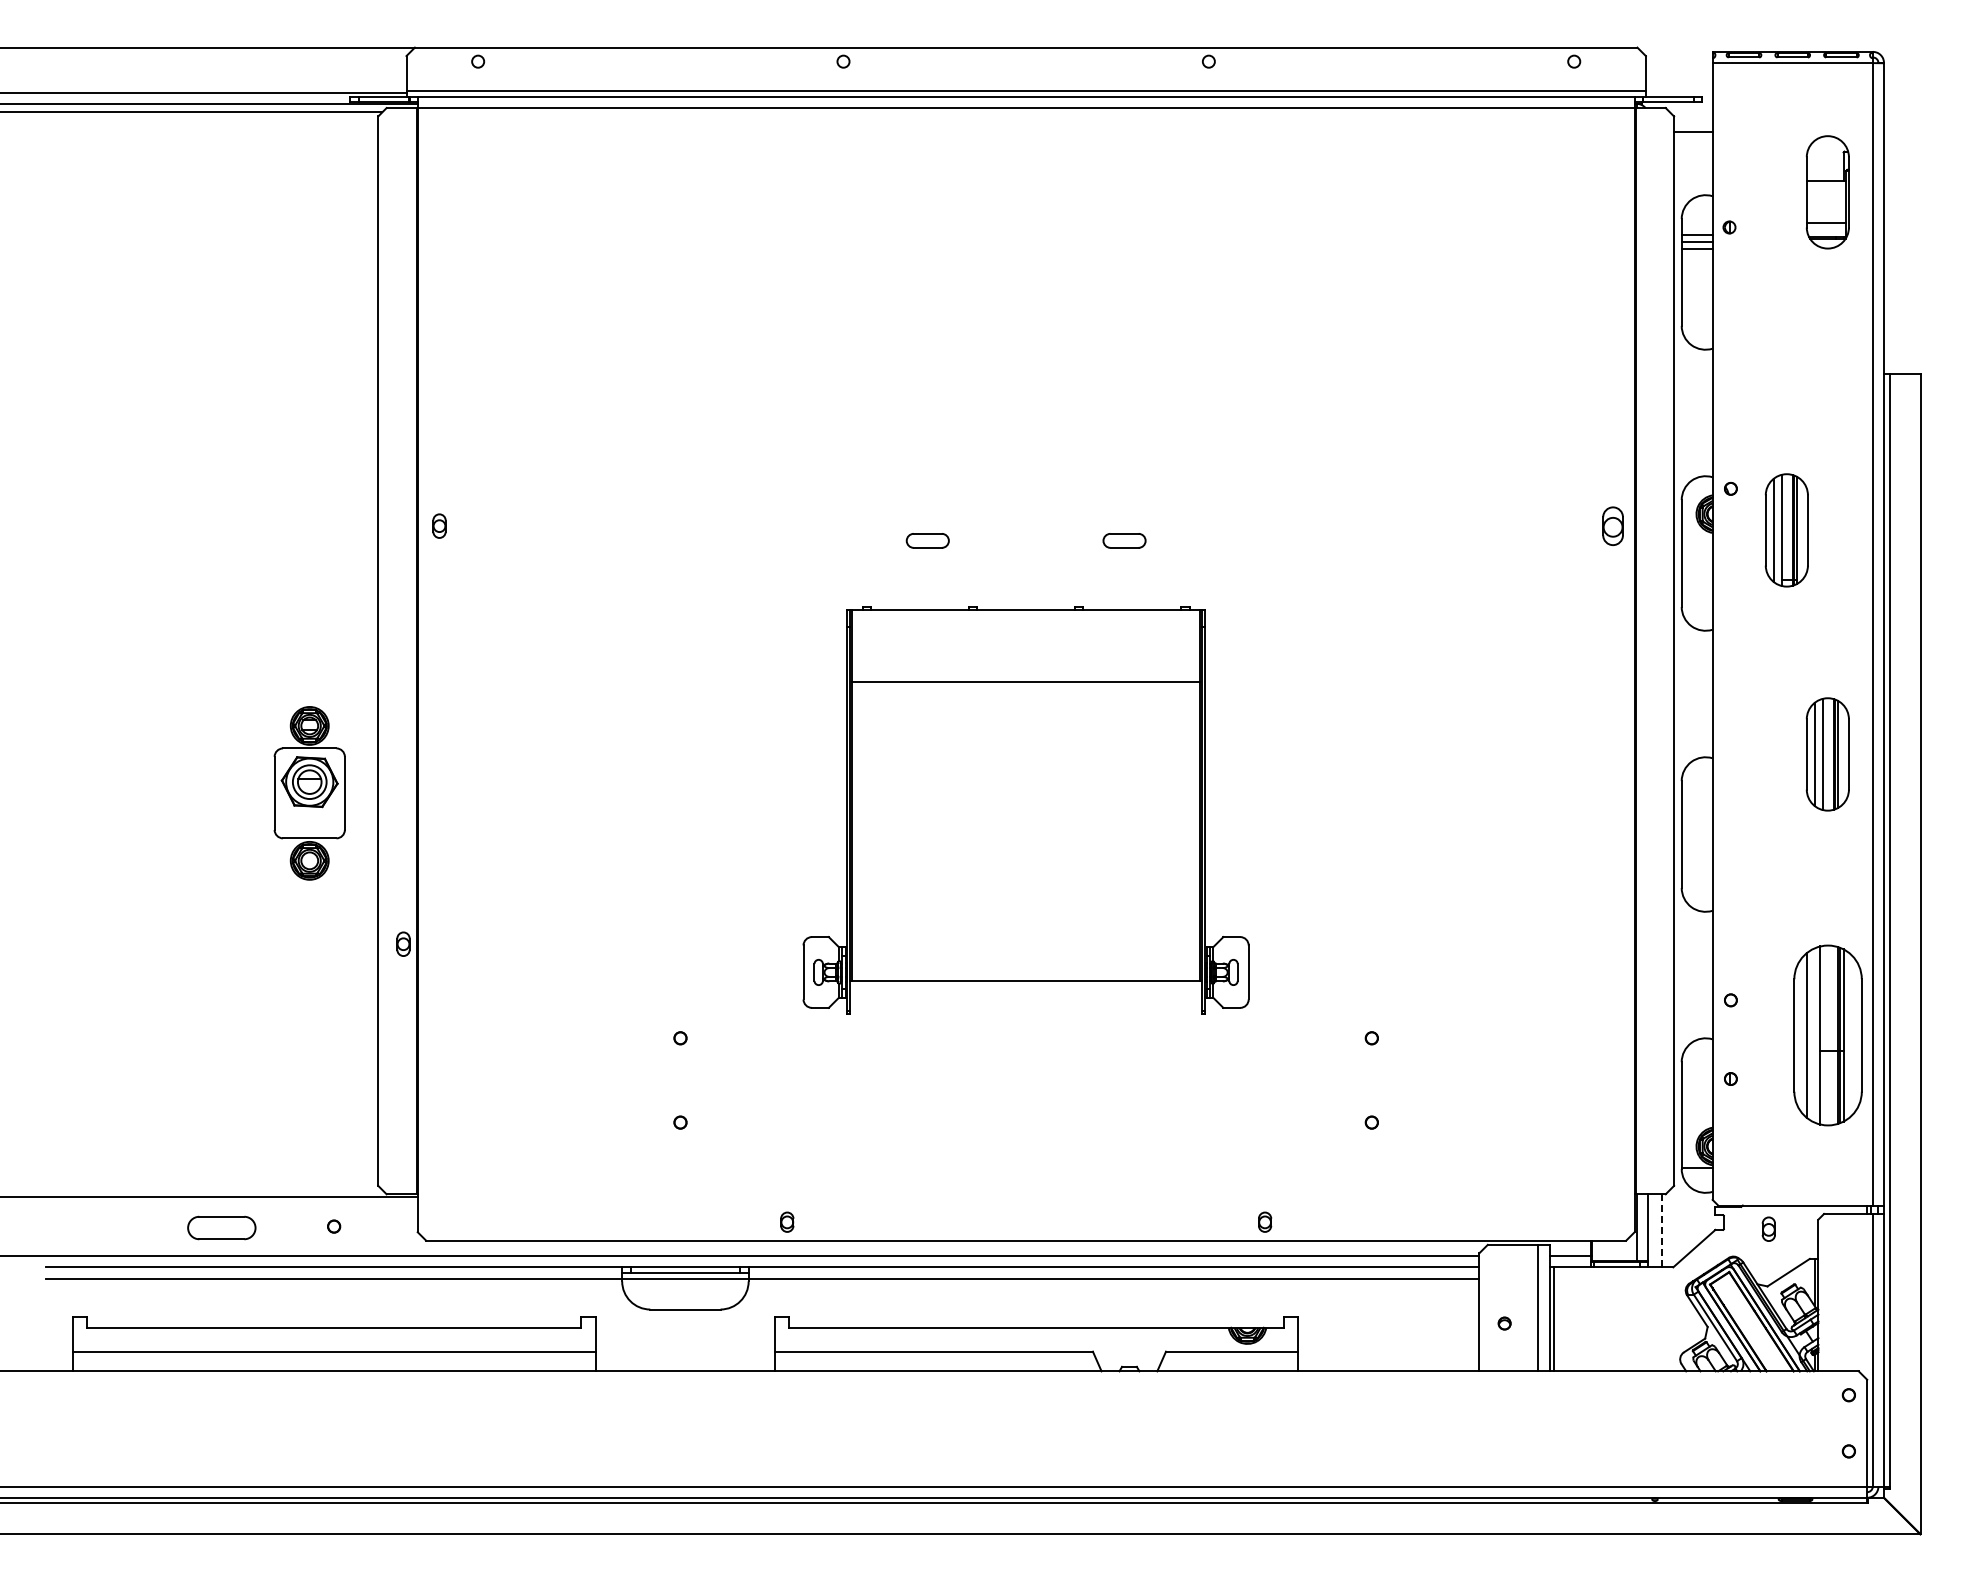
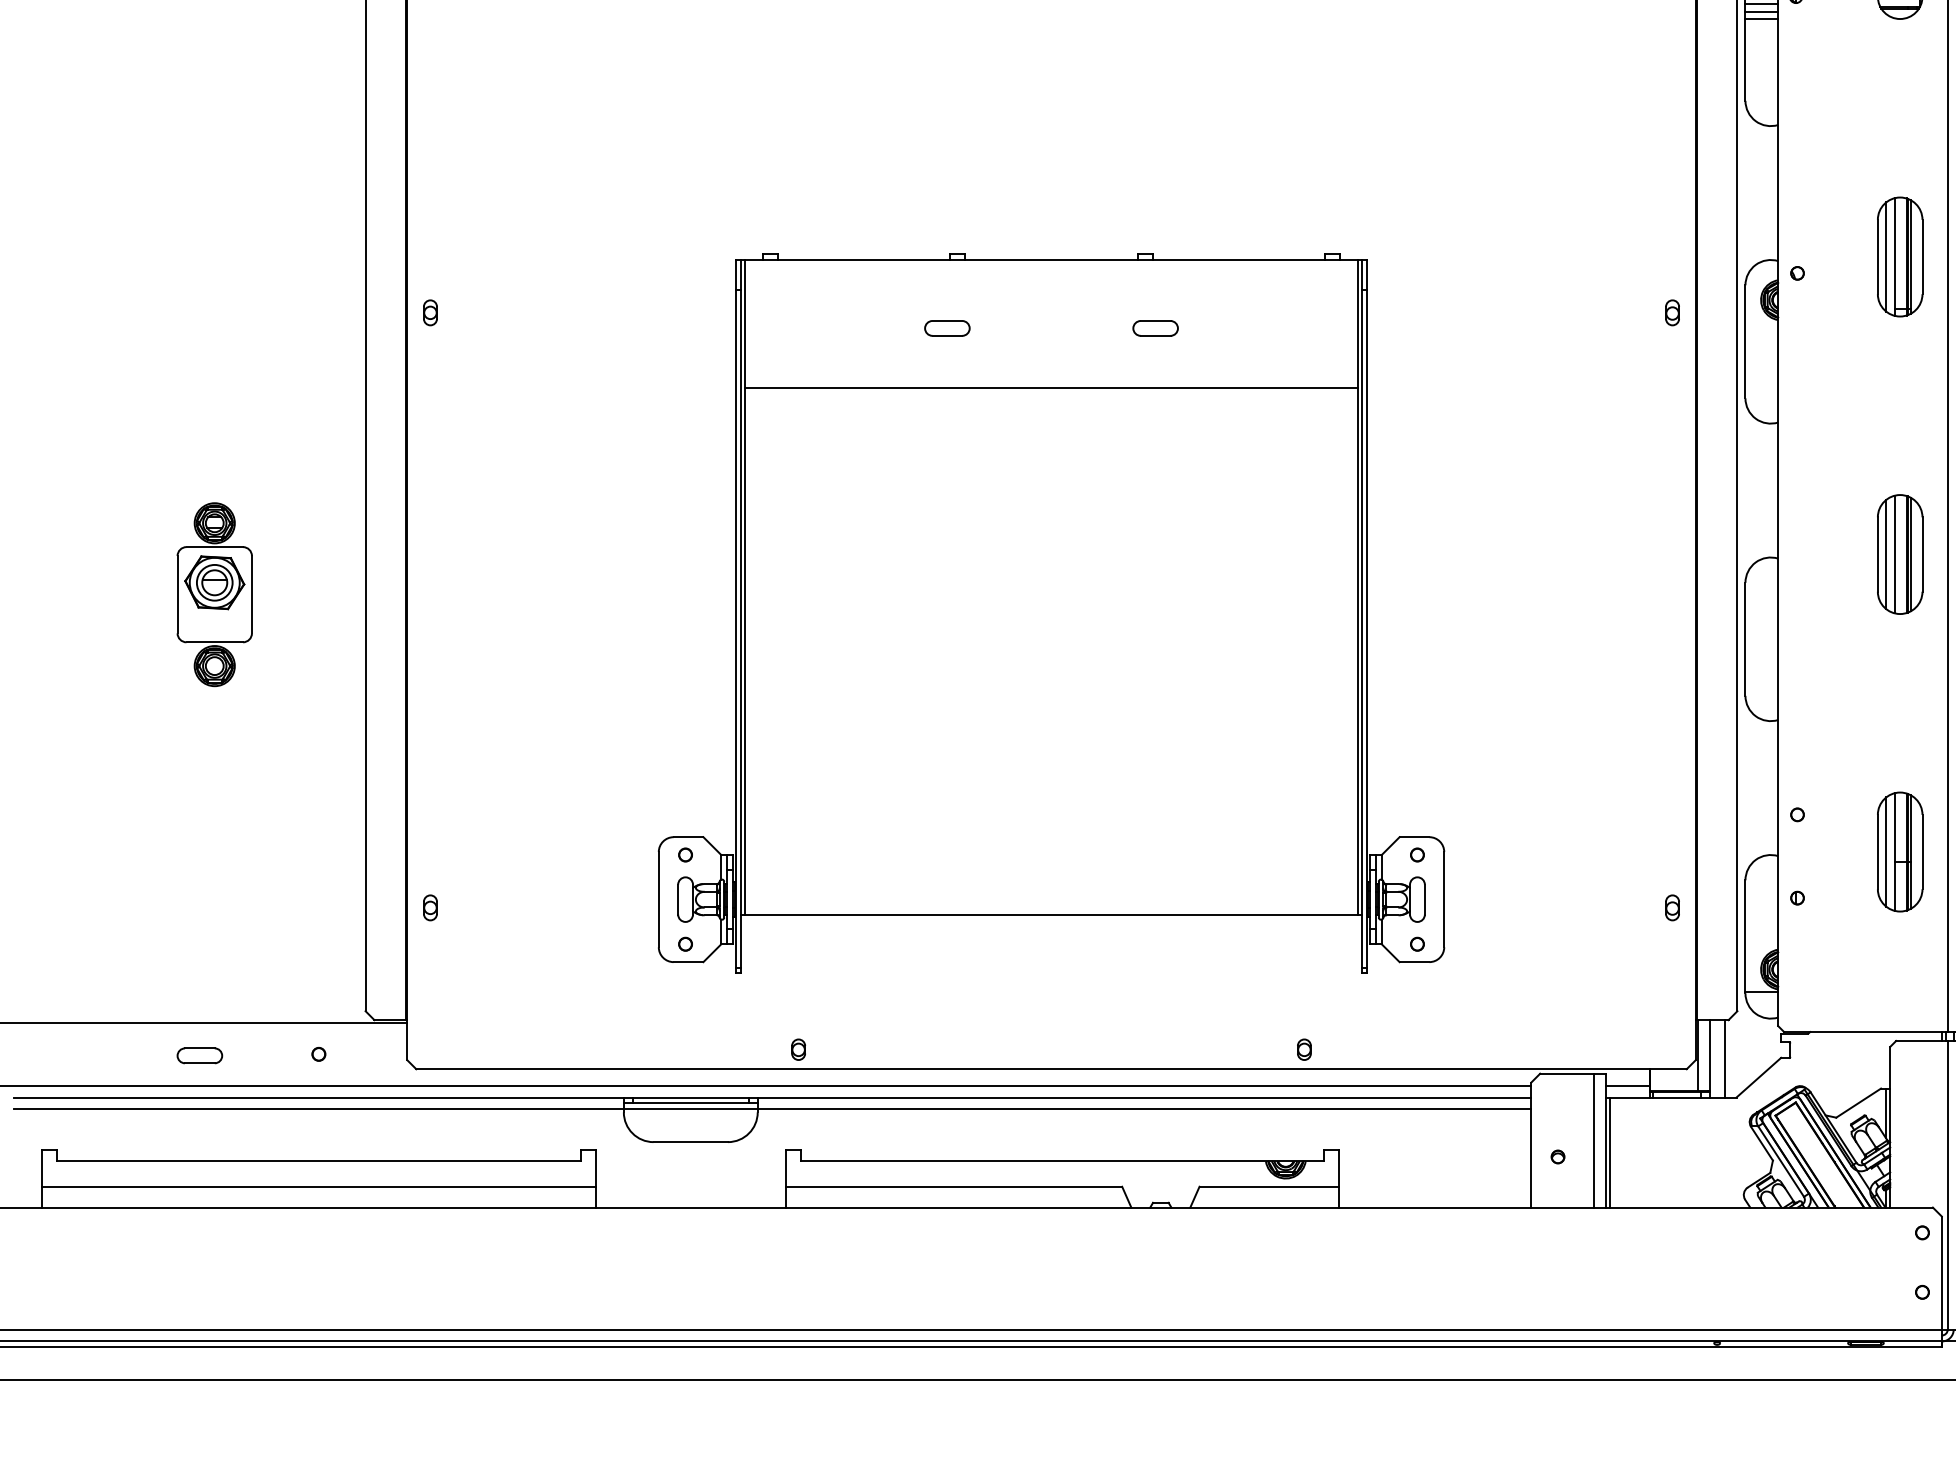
part: (1612, 525) -> (1672, 312), size x0.62
part: (1786, 530) -> (1899, 257), moved
part: (309, 793) -> (214, 594), moved
part: (1025, 810) -> (1050, 613), size x1.67
part: (403, 943) -> (430, 907), moved
part: (1827, 1035) -> (1899, 852), size x0.62
part: (221, 1227) -> (199, 1055), size x0.62
part: (1768, 1228) -> (1672, 907), moved
line: (1662, 1230) -> (1725, 1058), dashed -> solid

